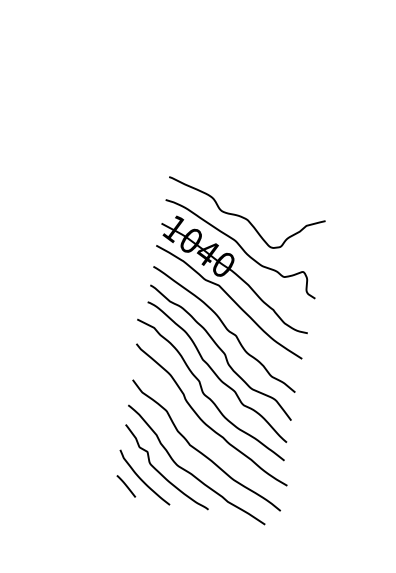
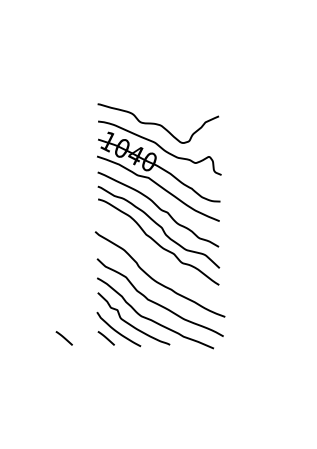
curve: (204, 392) -> (151, 258), removed
line: (70, 476) -> (63, 338), added

